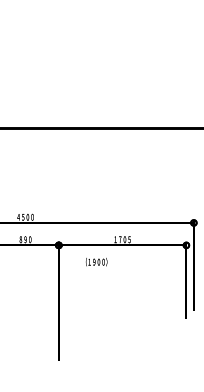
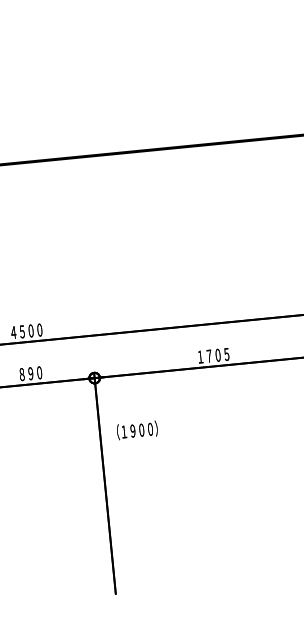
text: (96, 262) -> (137, 431), moved

